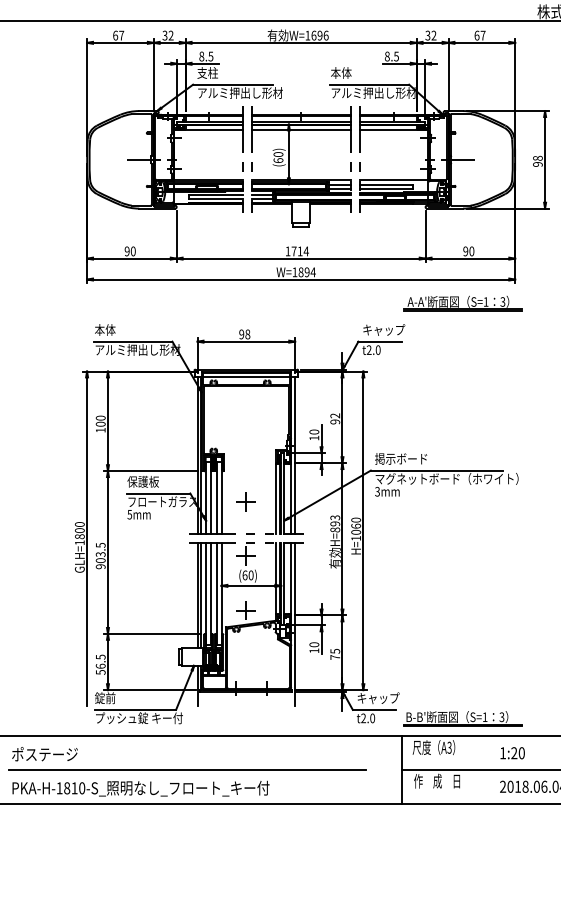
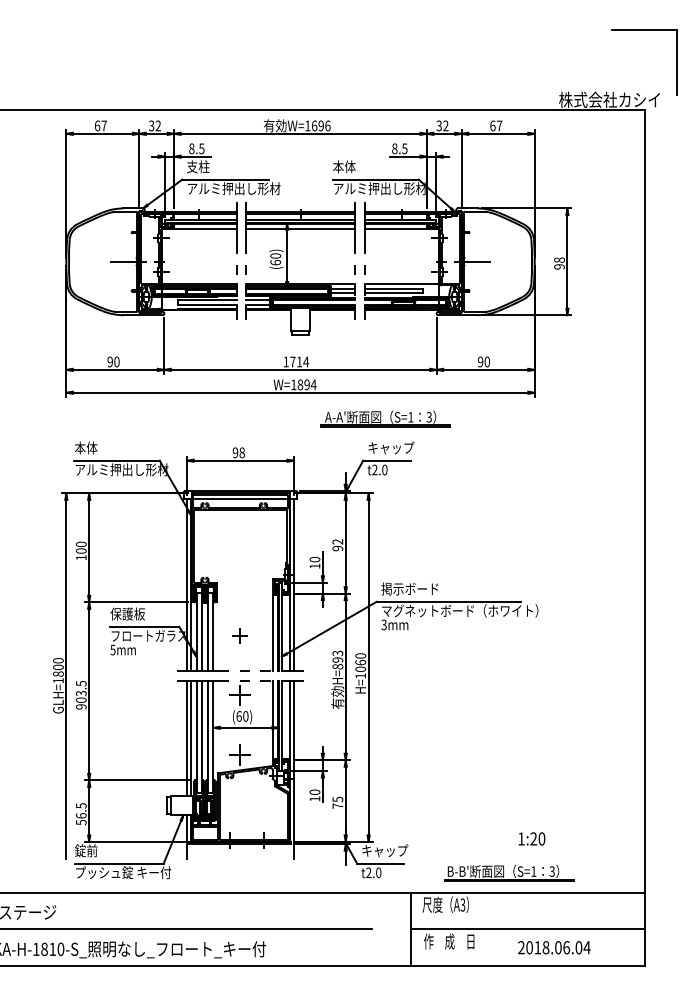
part: (462, 303) -> (385, 418), moved
part: (245, 501) -> (239, 635), size x0.7
part: (462, 718) -> (509, 872), moved
text: (512, 752) -> (531, 838), moved

